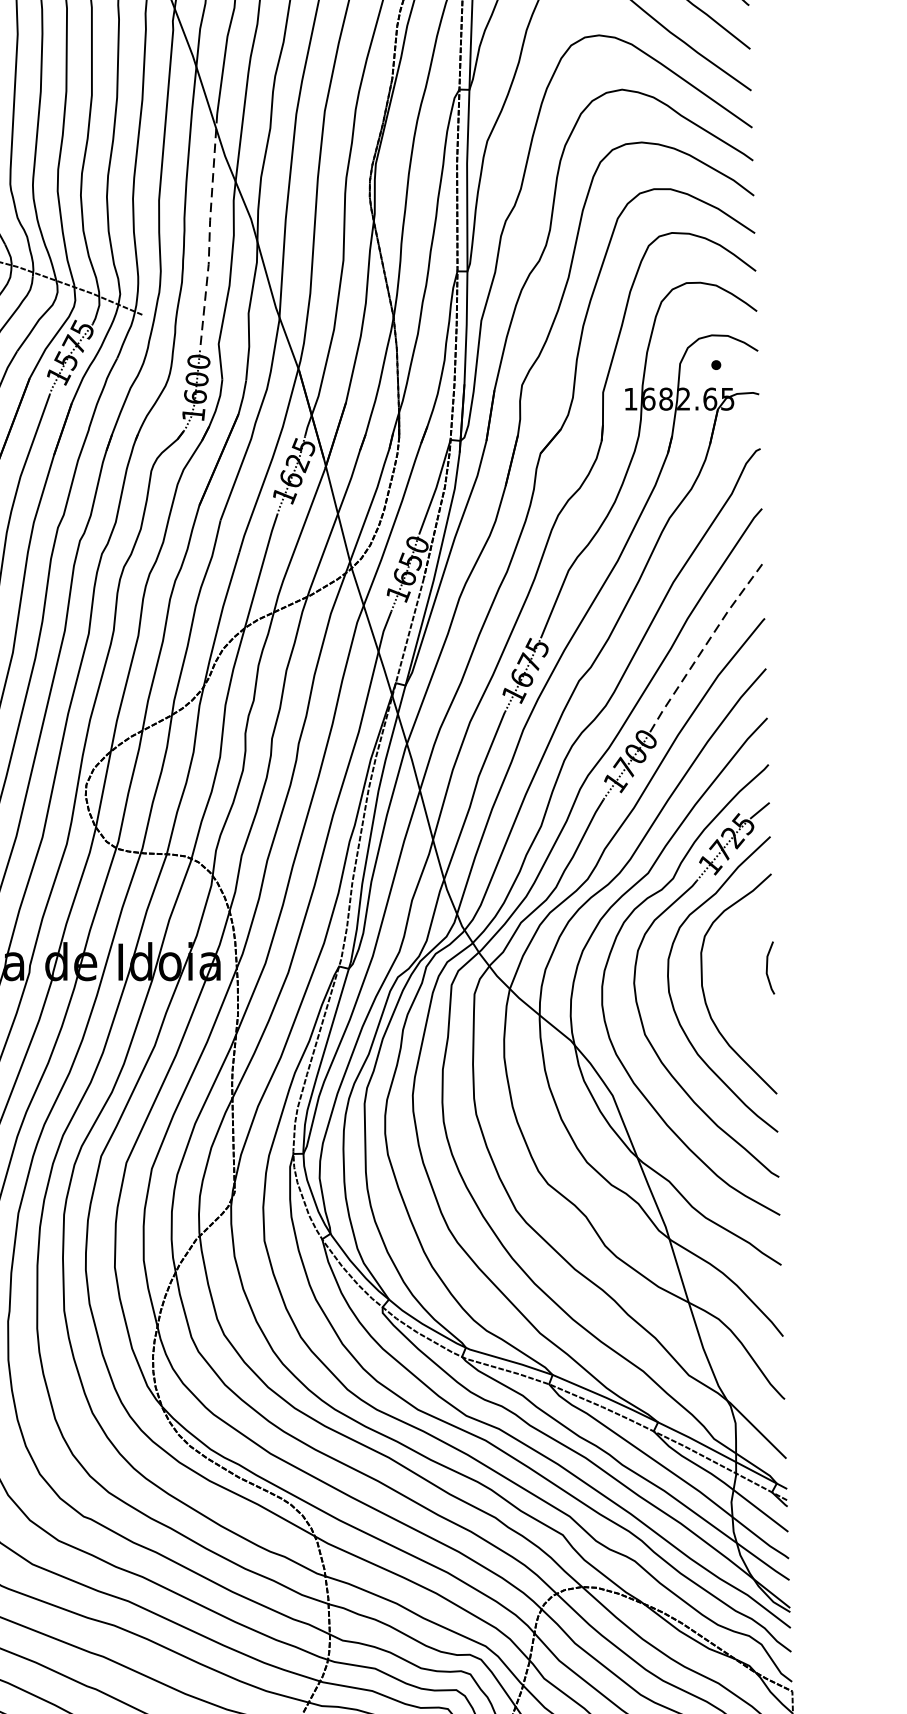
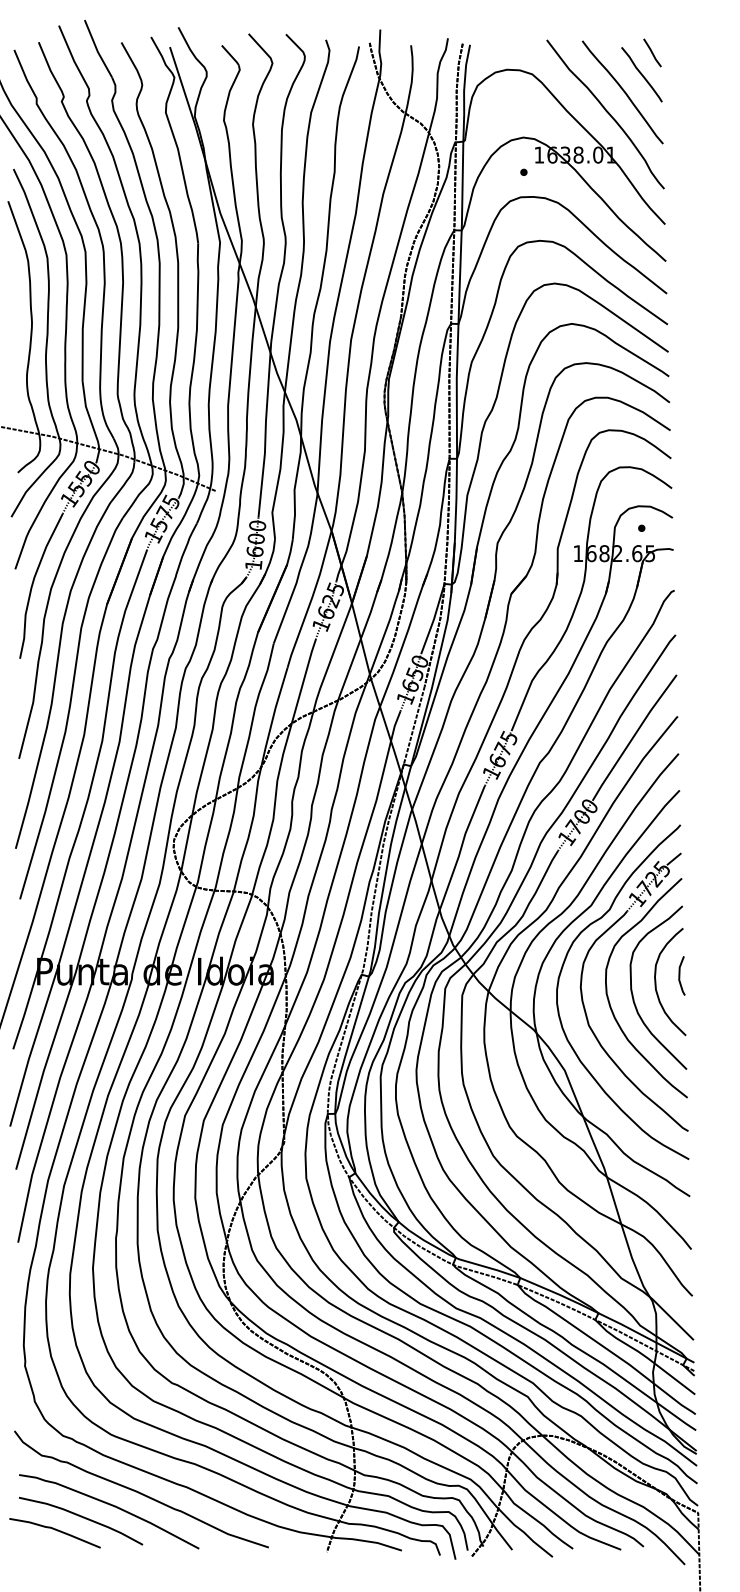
line: (209, 233) -> (265, 430), dashed -> solid
line: (705, 645) -> (633, 736), dashed -> solid
curve: (736, 976) -> (656, 982), added

